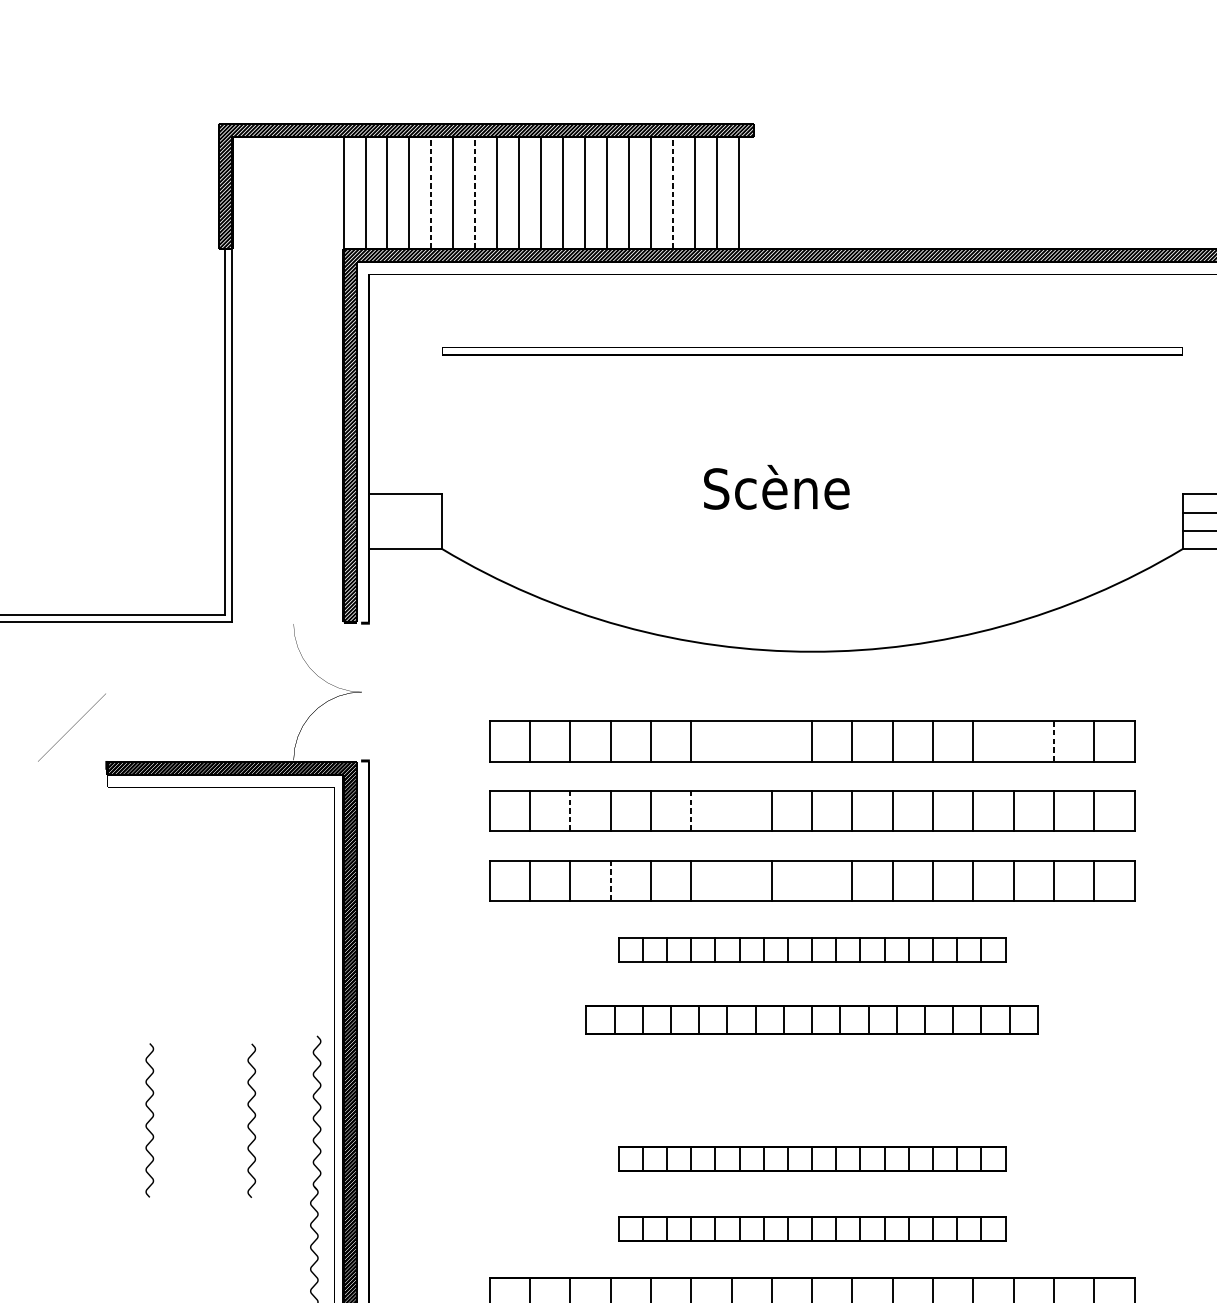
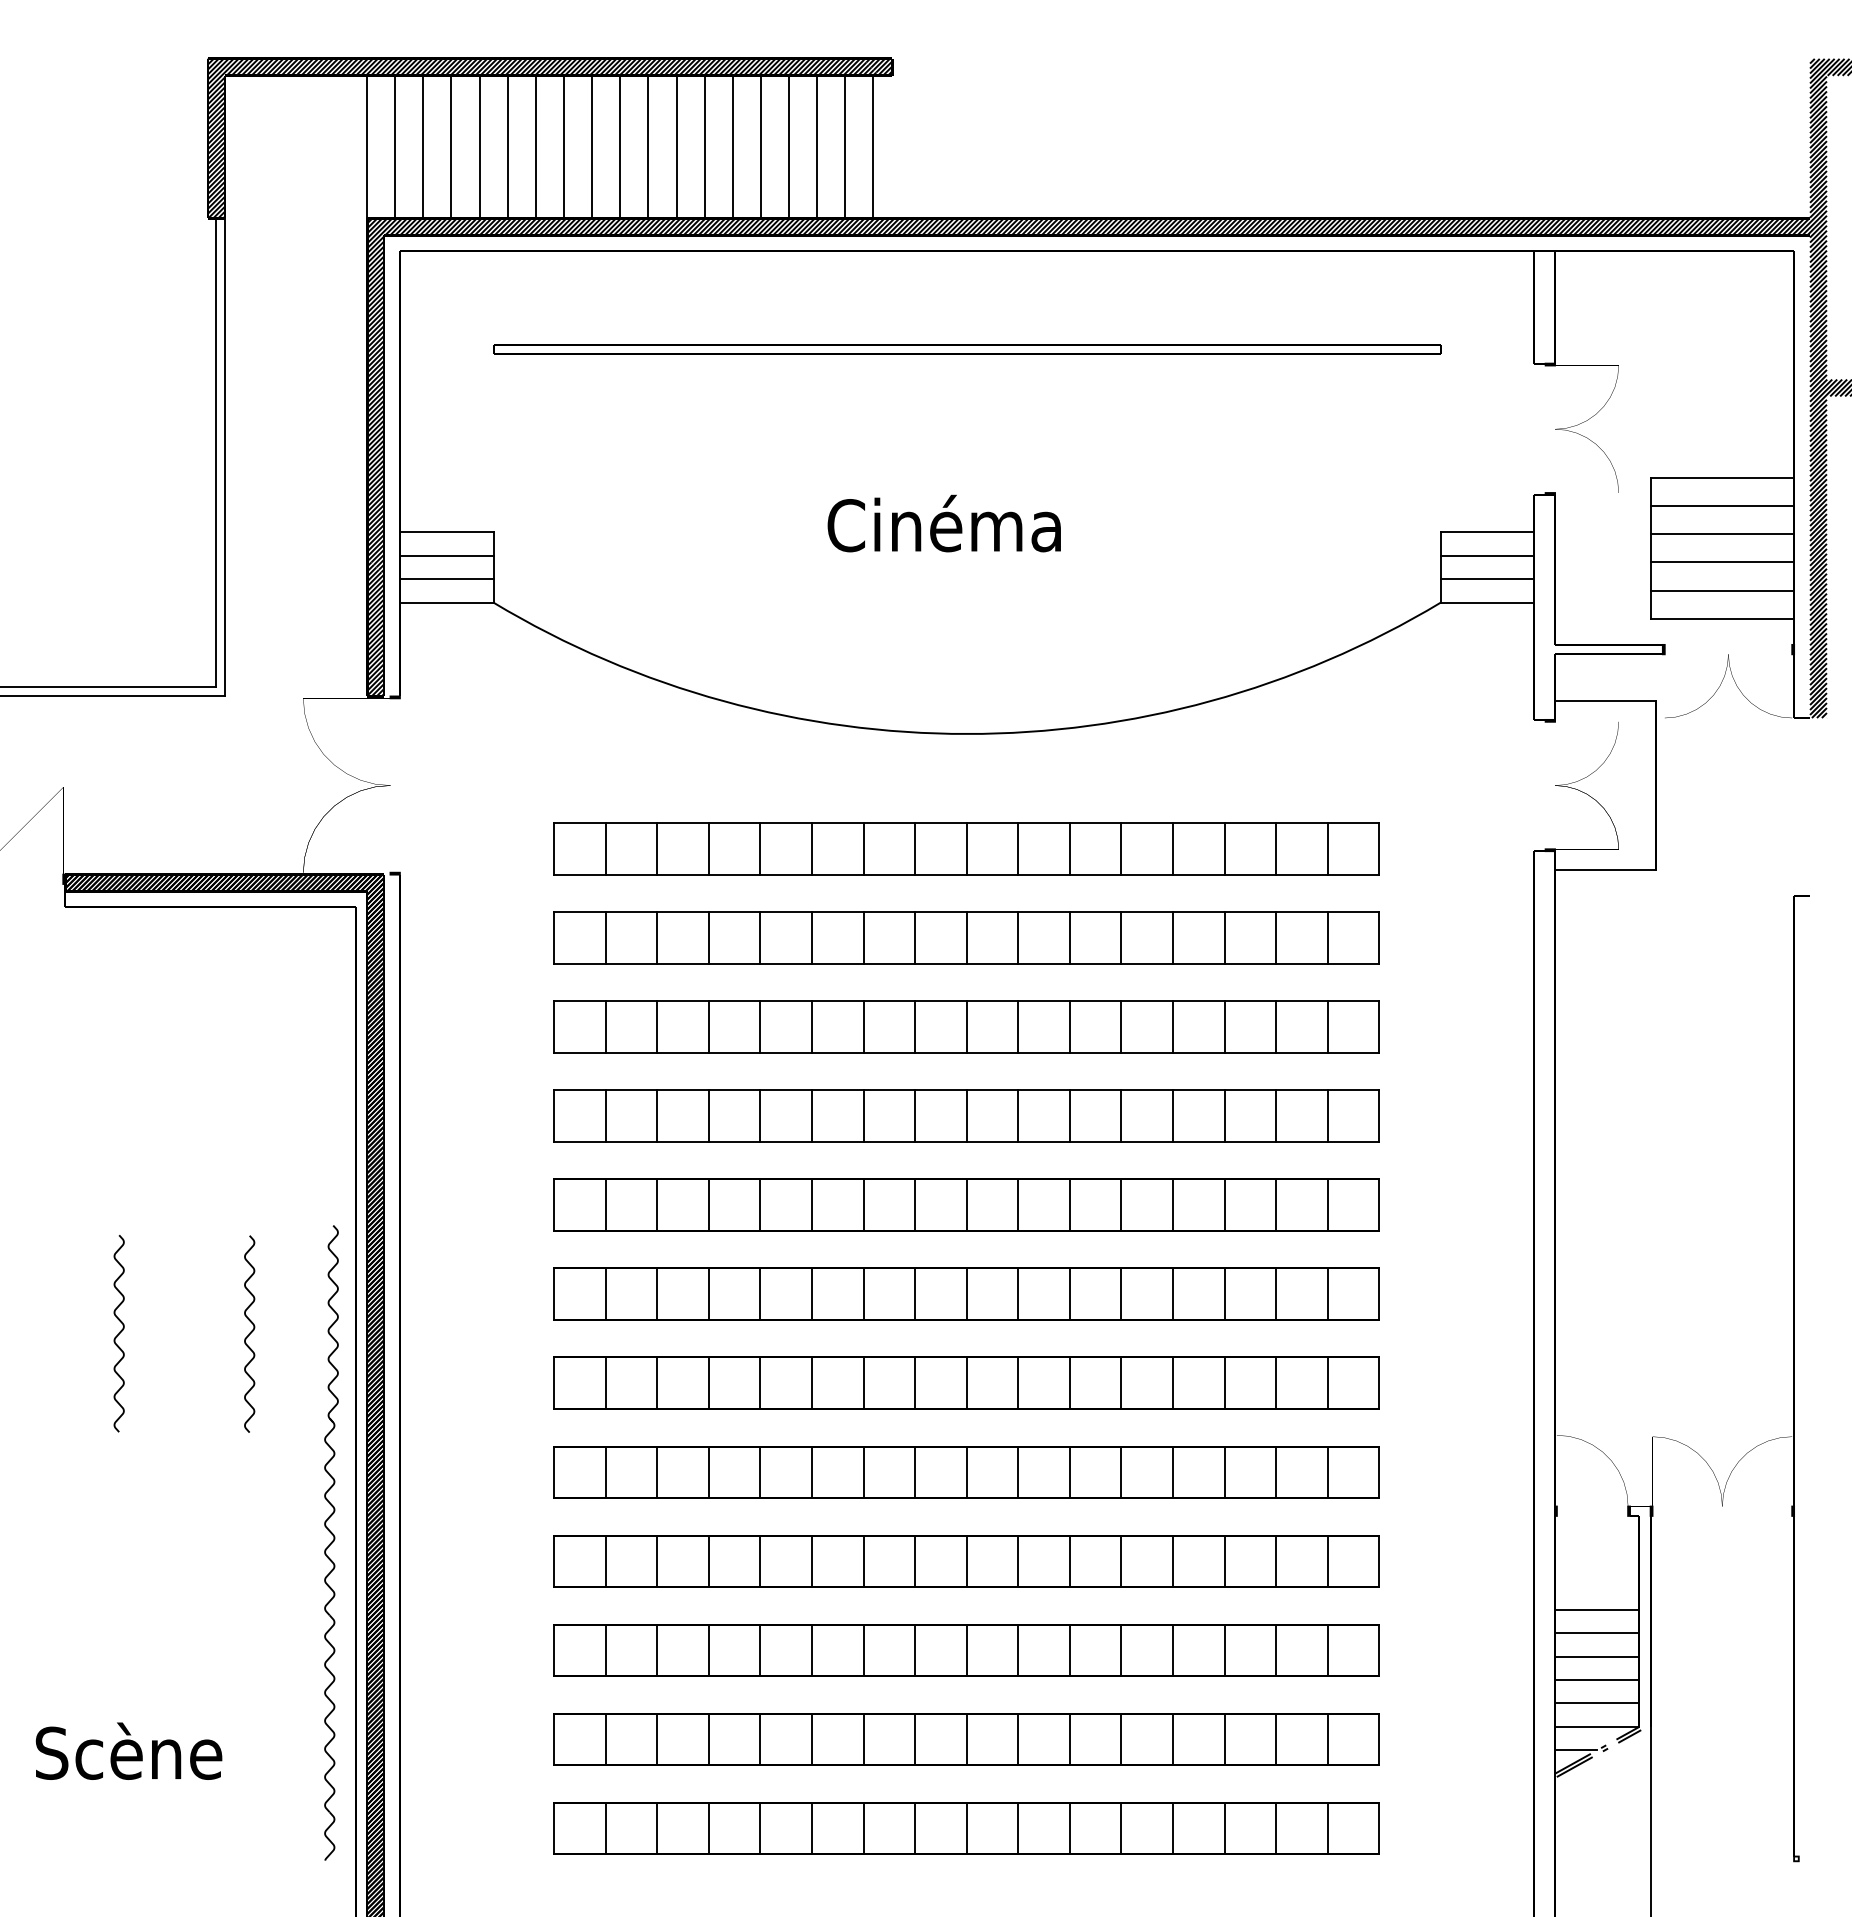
line: (431, 192) -> (479, 146), dashed -> solid
line: (475, 192) -> (535, 146), dashed -> solid
line: (673, 192) -> (789, 146), dashed -> solid
text: (793, 487) -> (943, 523), Scène -> Cinéma
line: (405, 512) -> (446, 555), added
line: (405, 531) -> (446, 579), added
line: (731, 741) -> (863, 848), added
line: (772, 741) -> (915, 848), added
line: (1013, 741) -> (1224, 848), added
line: (1054, 741) -> (1276, 848), dashed -> solid
line: (570, 810) -> (657, 937), dashed -> solid
line: (691, 810) -> (812, 937), dashed -> solid
line: (731, 810) -> (863, 937), added
line: (610, 880) -> (708, 1026), dashed -> solid
line: (731, 880) -> (863, 1026), added
line: (811, 880) -> (966, 1026), added
part: (811, 949) -> (966, 1115), size x1.67
part: (811, 1019) -> (966, 1204), size x1.43
part: (811, 1089) -> (966, 1293), added
part: (811, 1158) -> (966, 1382), size x1.67
part: (811, 1228) -> (966, 1472), size x1.67

